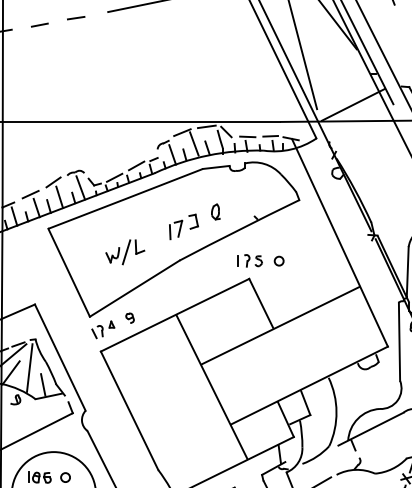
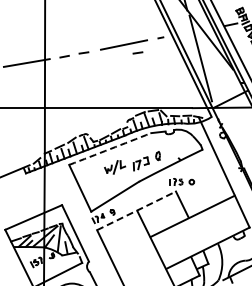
line: (176, 17) -> (137, 52), added
arc: (126, 199) -> (110, 149), solid -> dashed
part: (126, 252) -> (115, 167), moved
line: (175, 314) -> (136, 210), solid -> dashed

